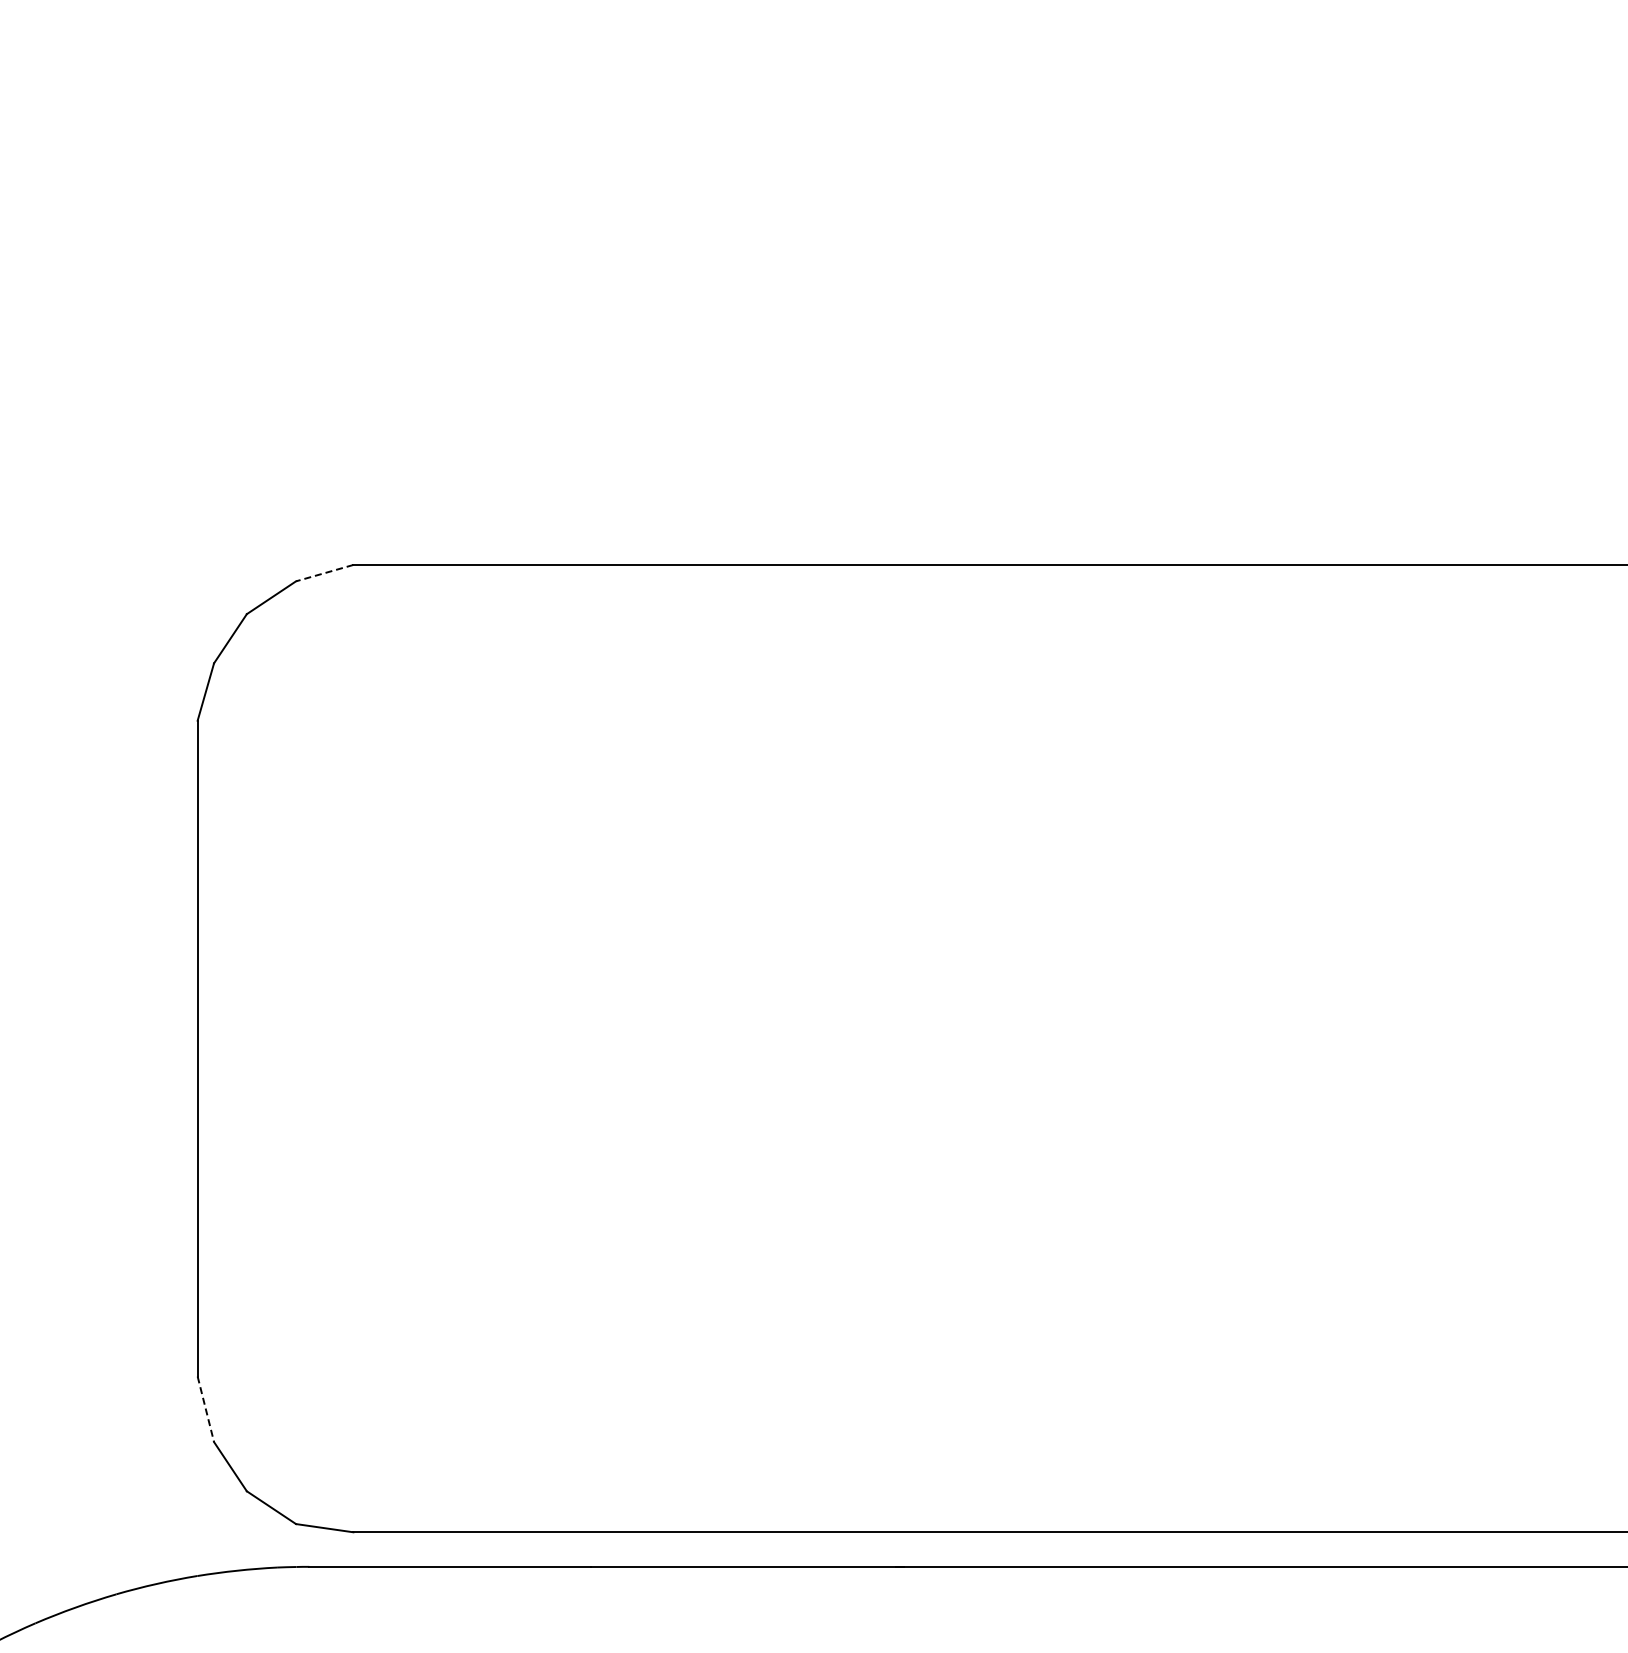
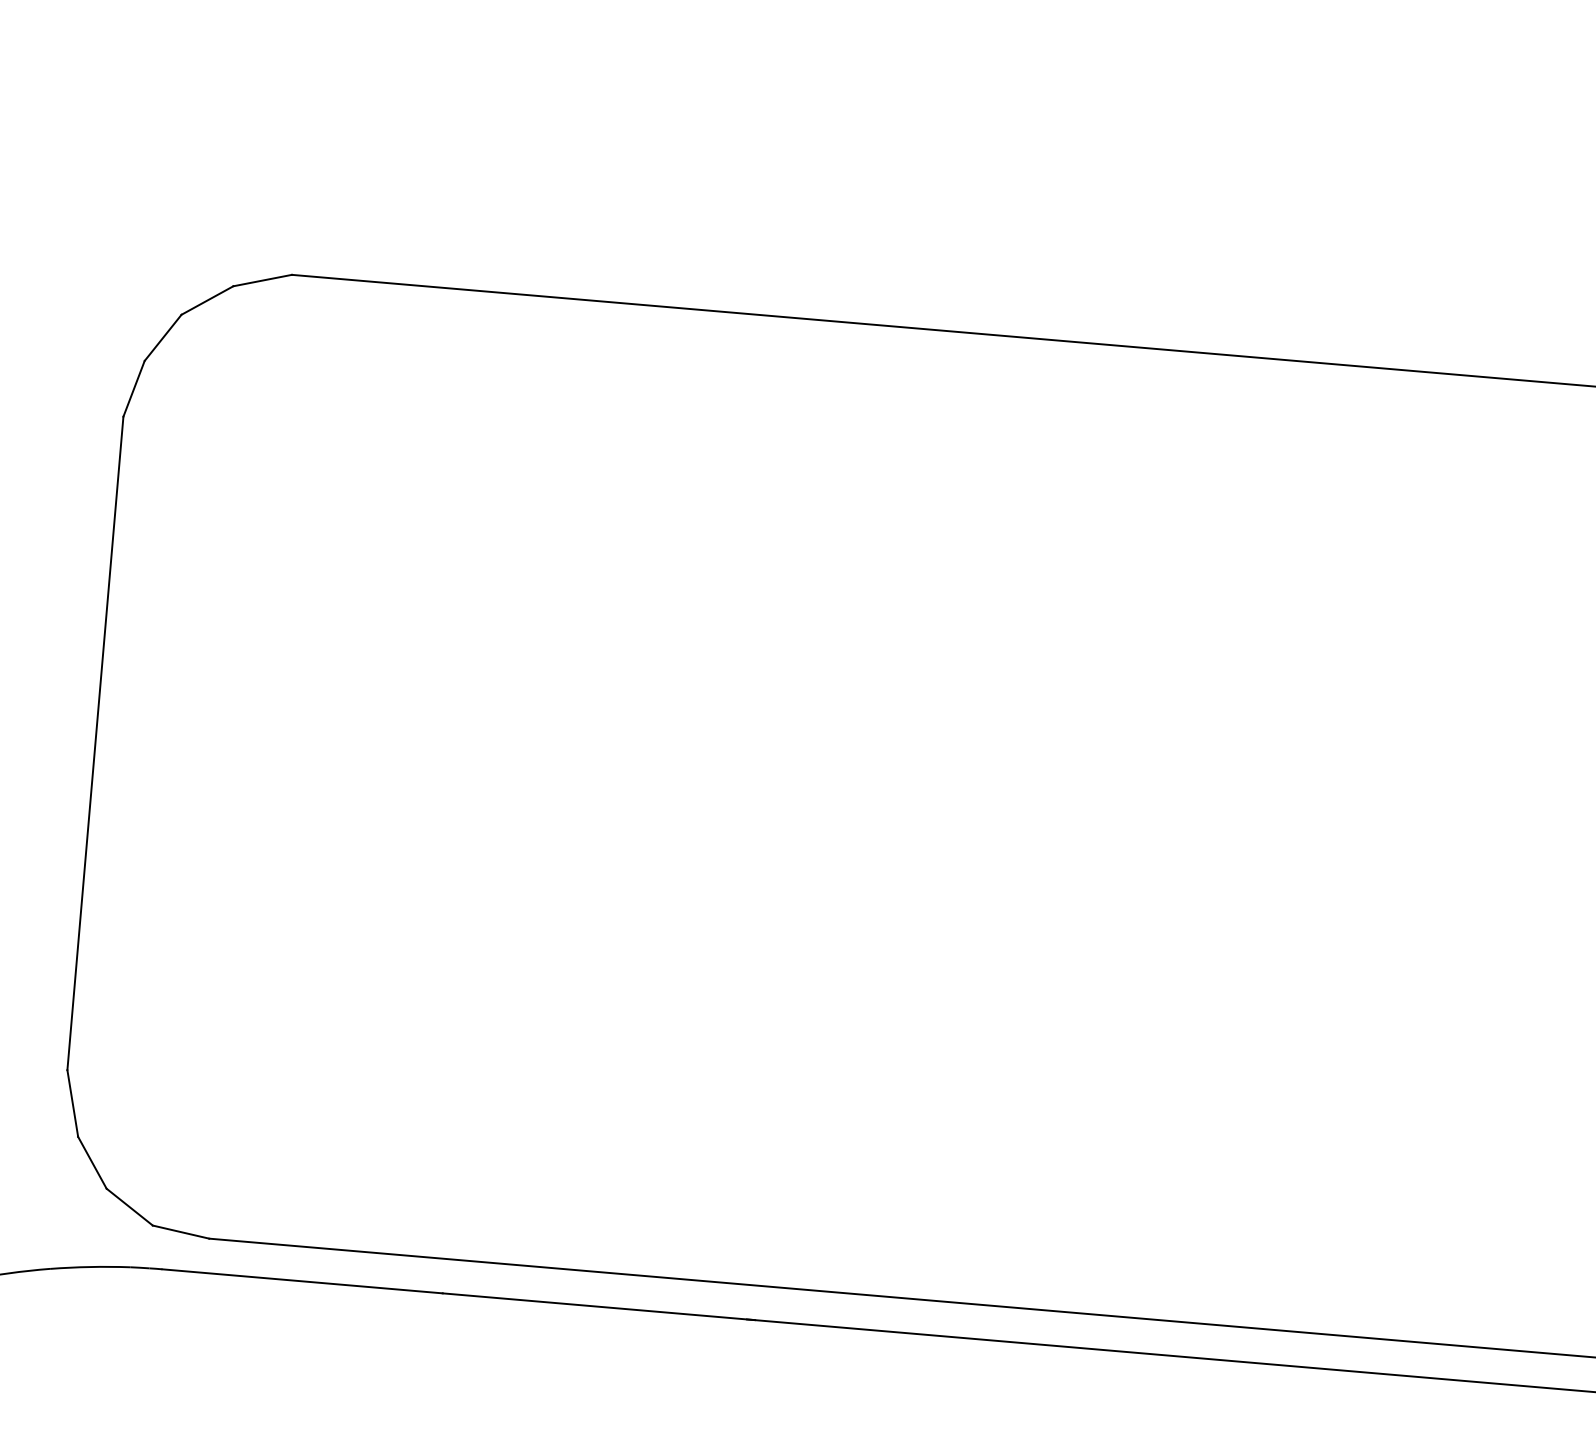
line: (324, 573) -> (262, 280), dashed -> solid
line: (205, 1409) -> (72, 1103), dashed -> solid

